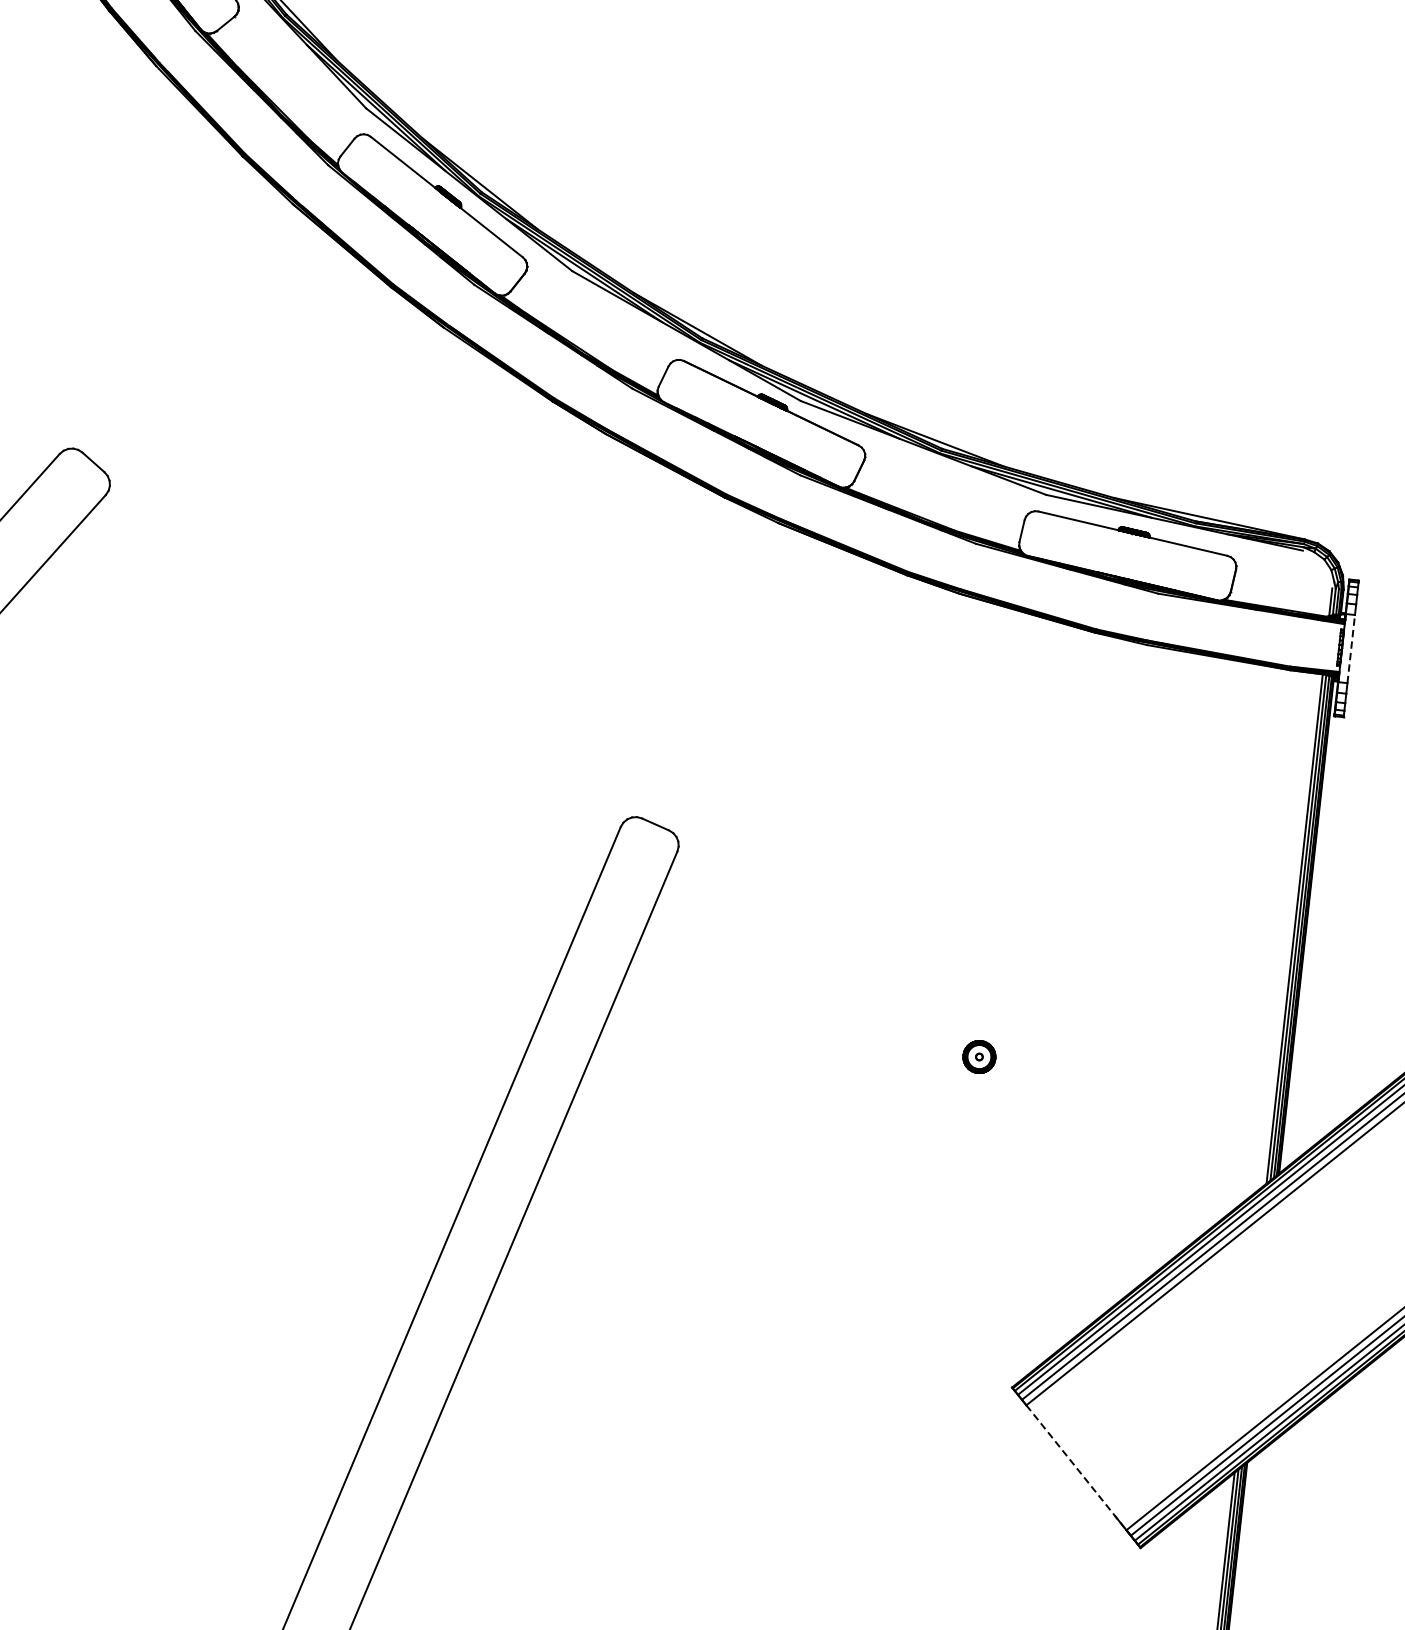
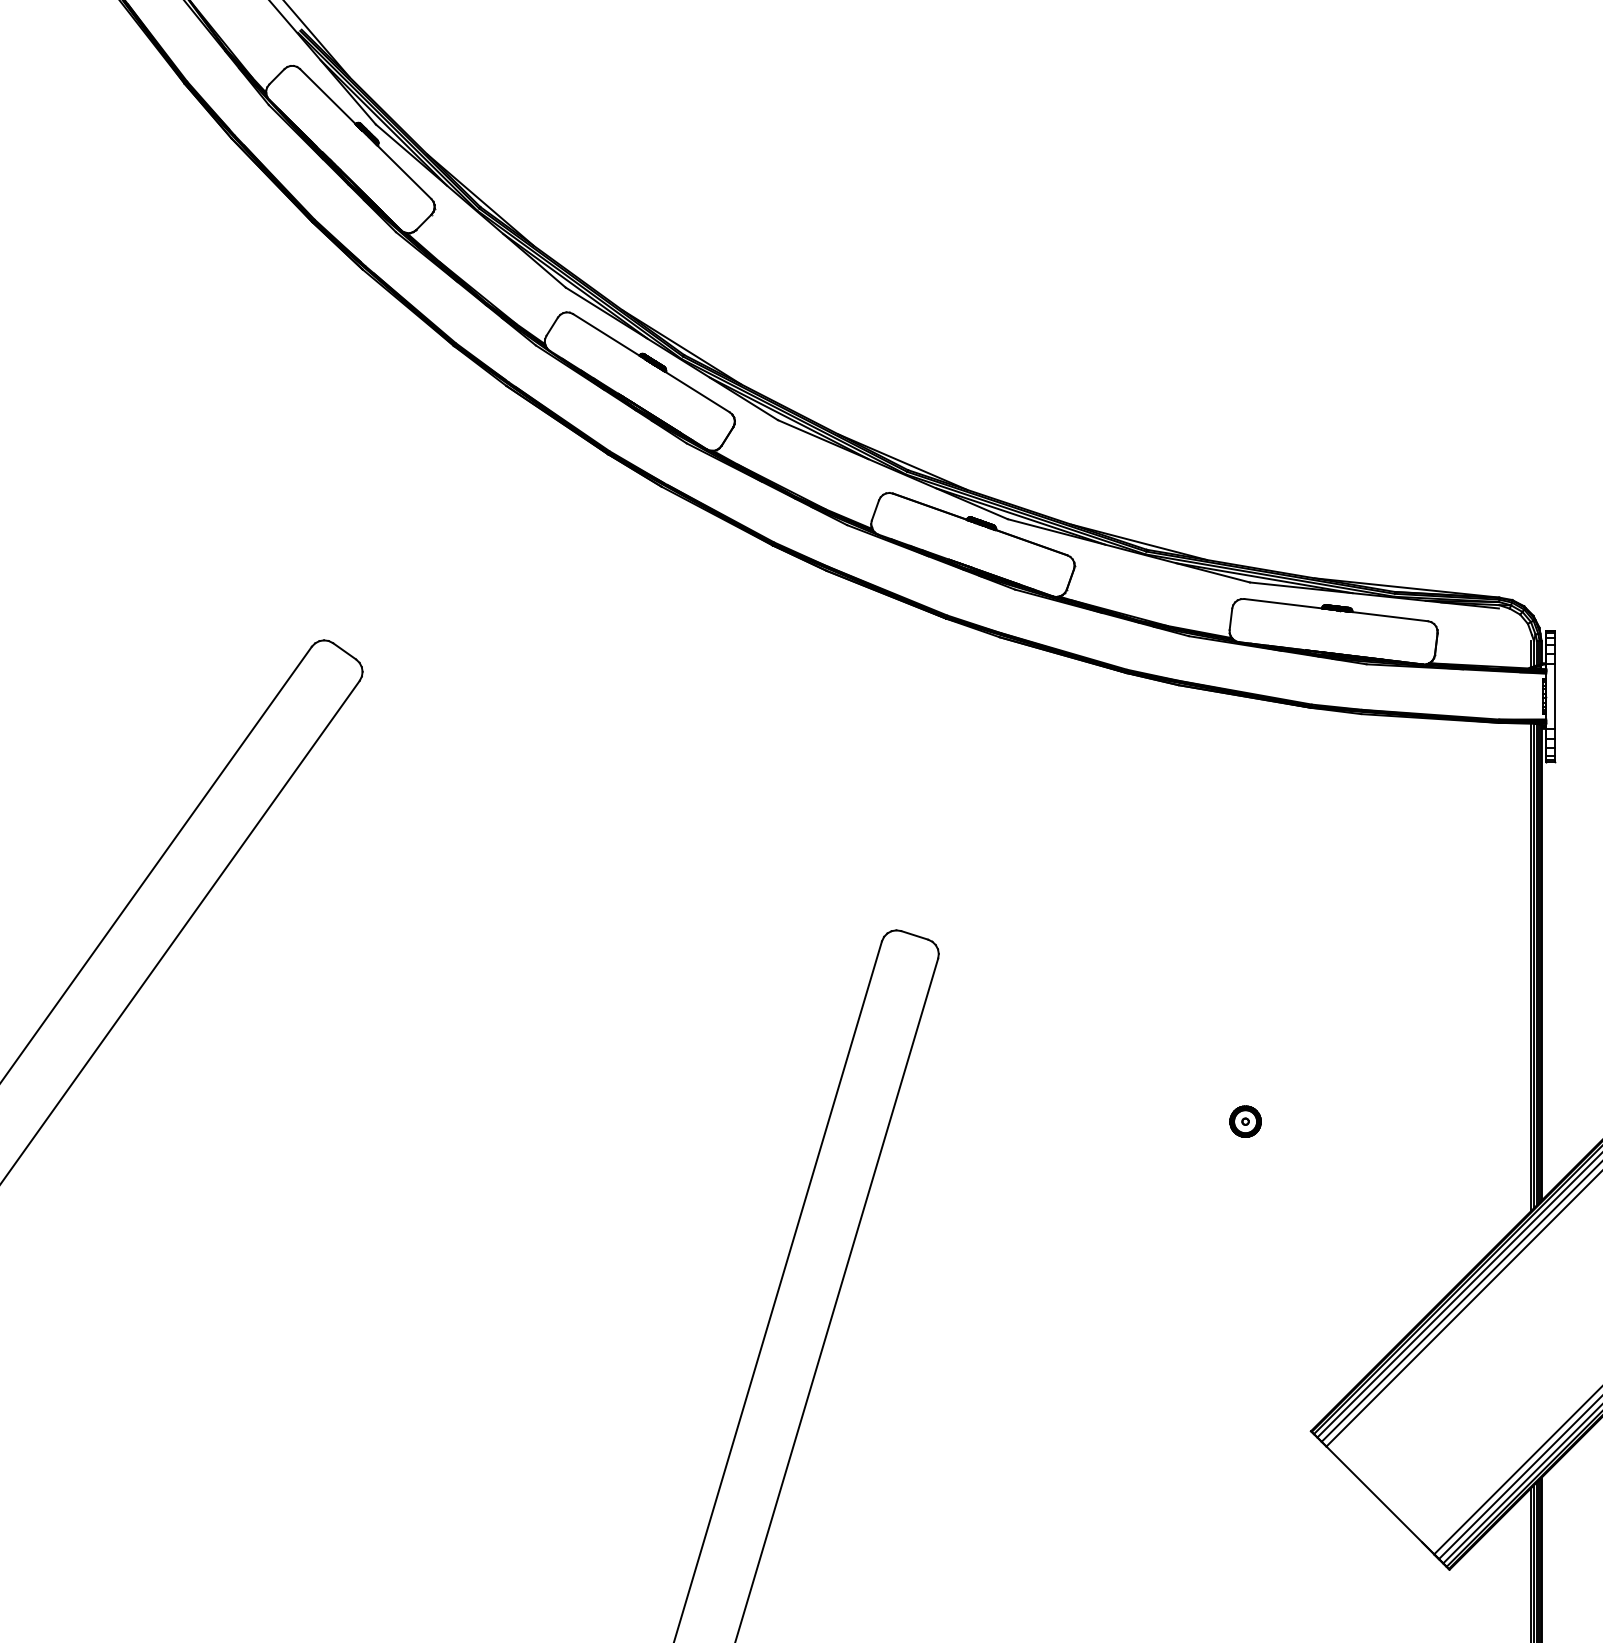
line: (1350, 648) -> (1554, 696), dashed -> solid
line: (1076, 1467) -> (1380, 1500), dashed -> solid

